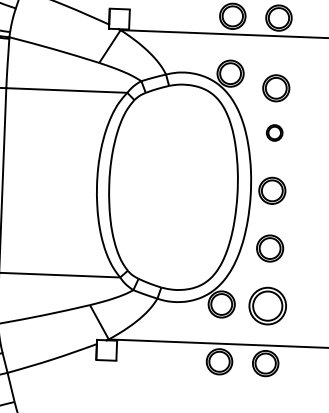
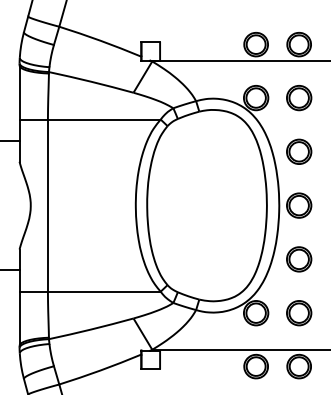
part: (276, 88) -> (299, 98), moved
part: (274, 132) -> (299, 151), size x1.67
part: (268, 306) -> (299, 313), size x0.71

